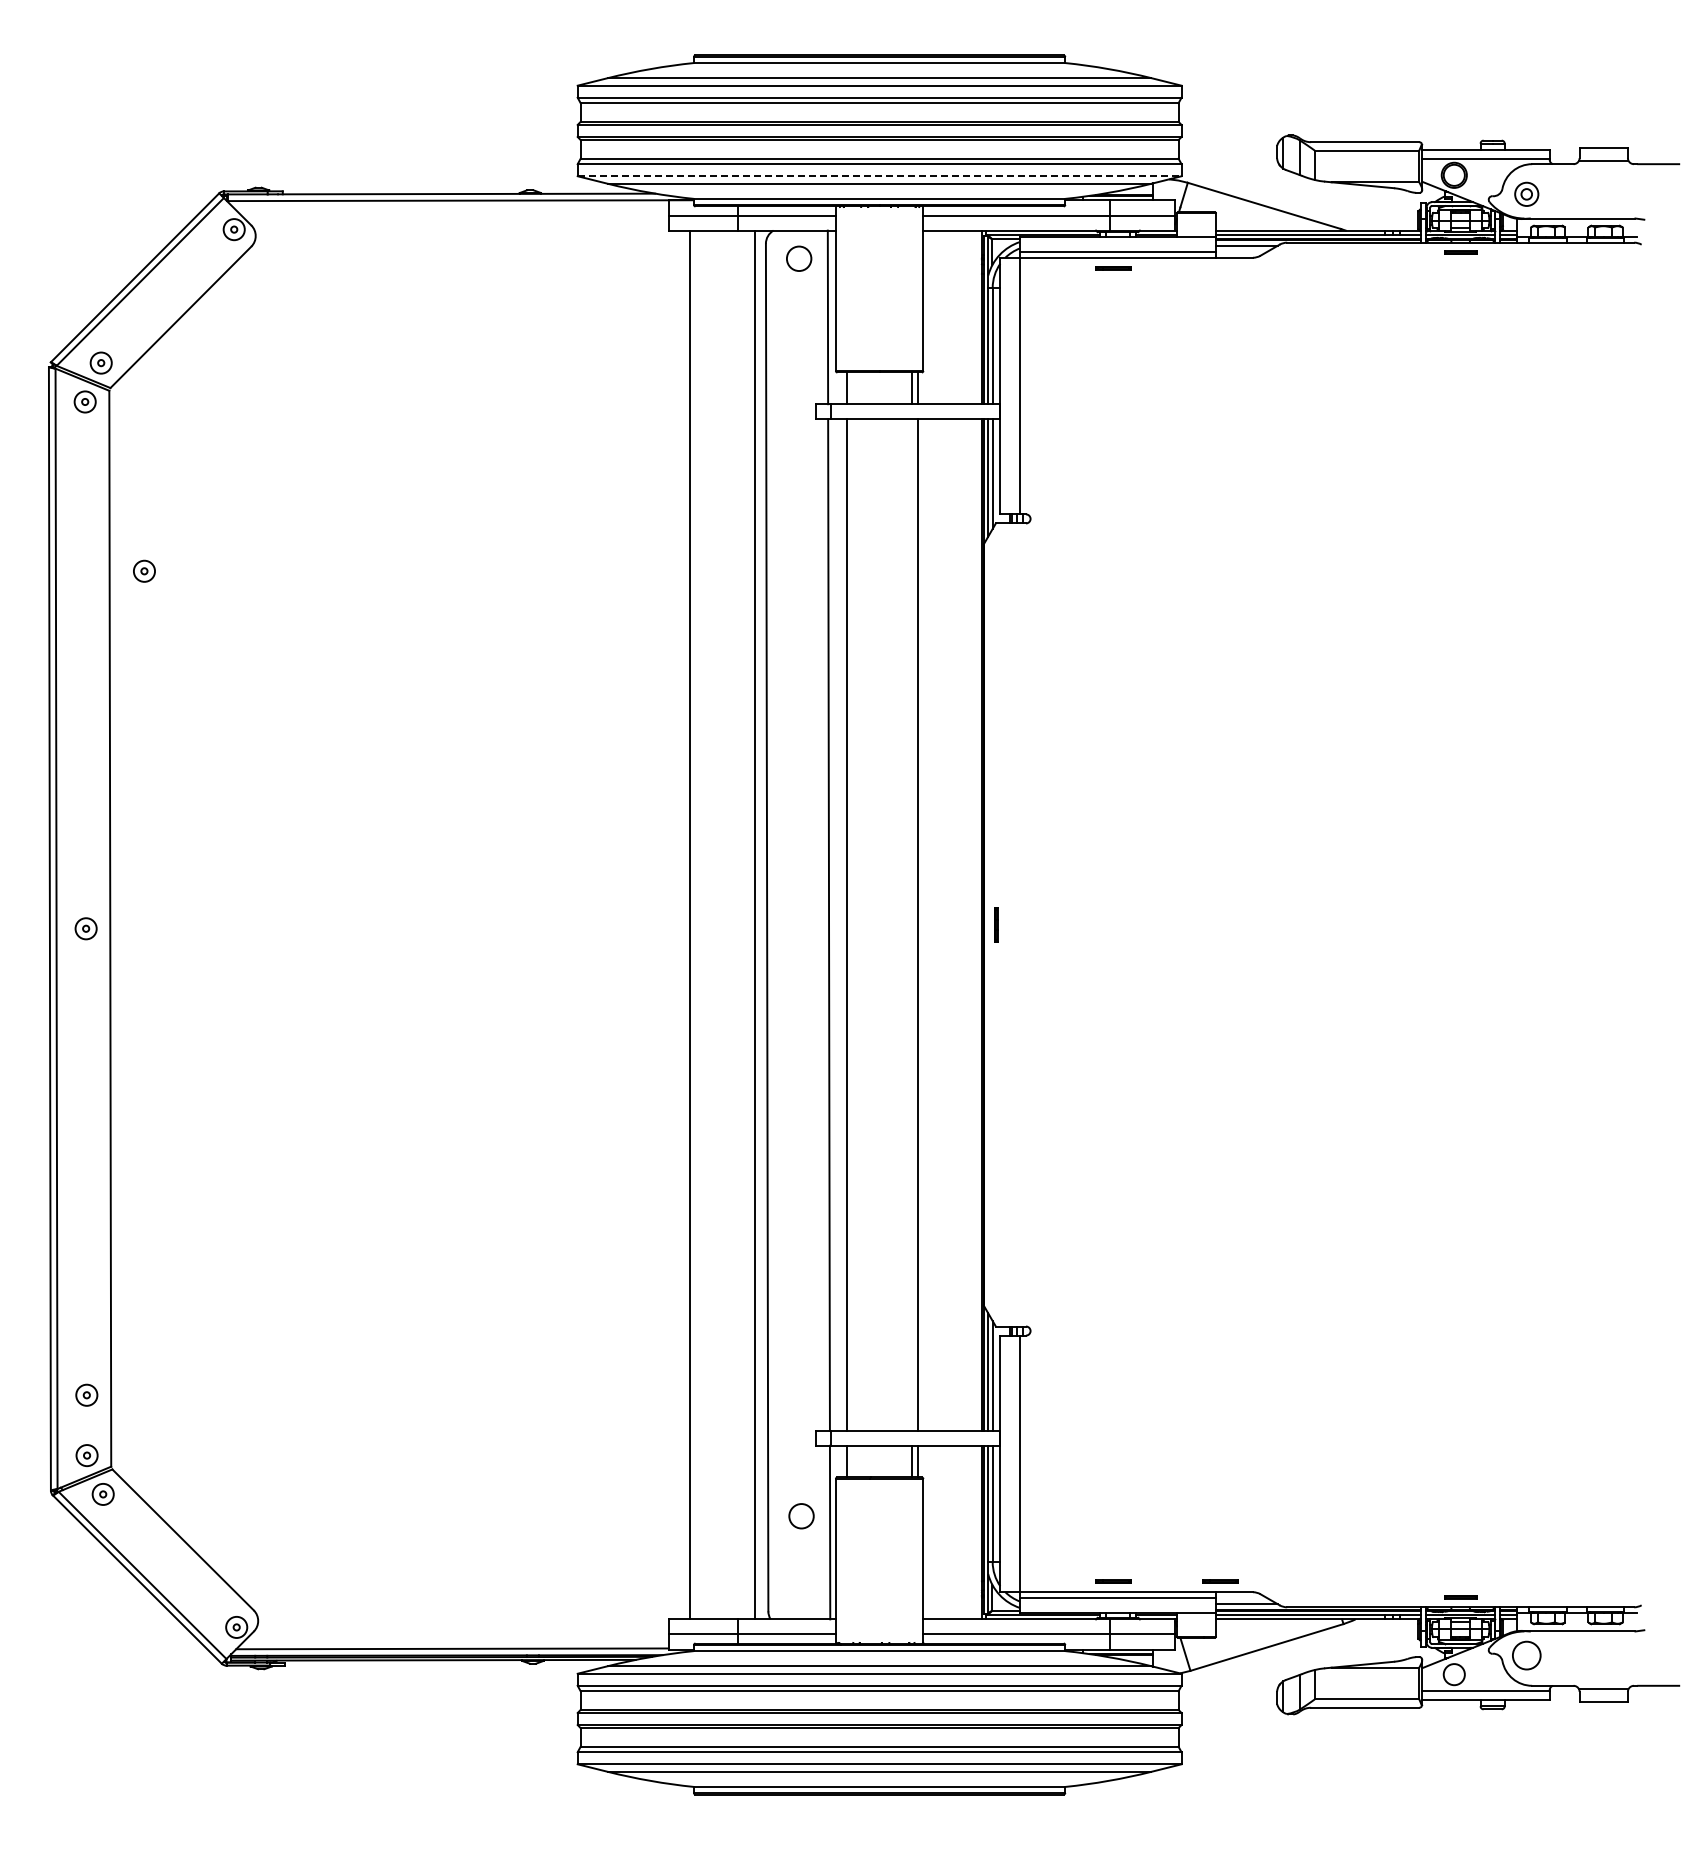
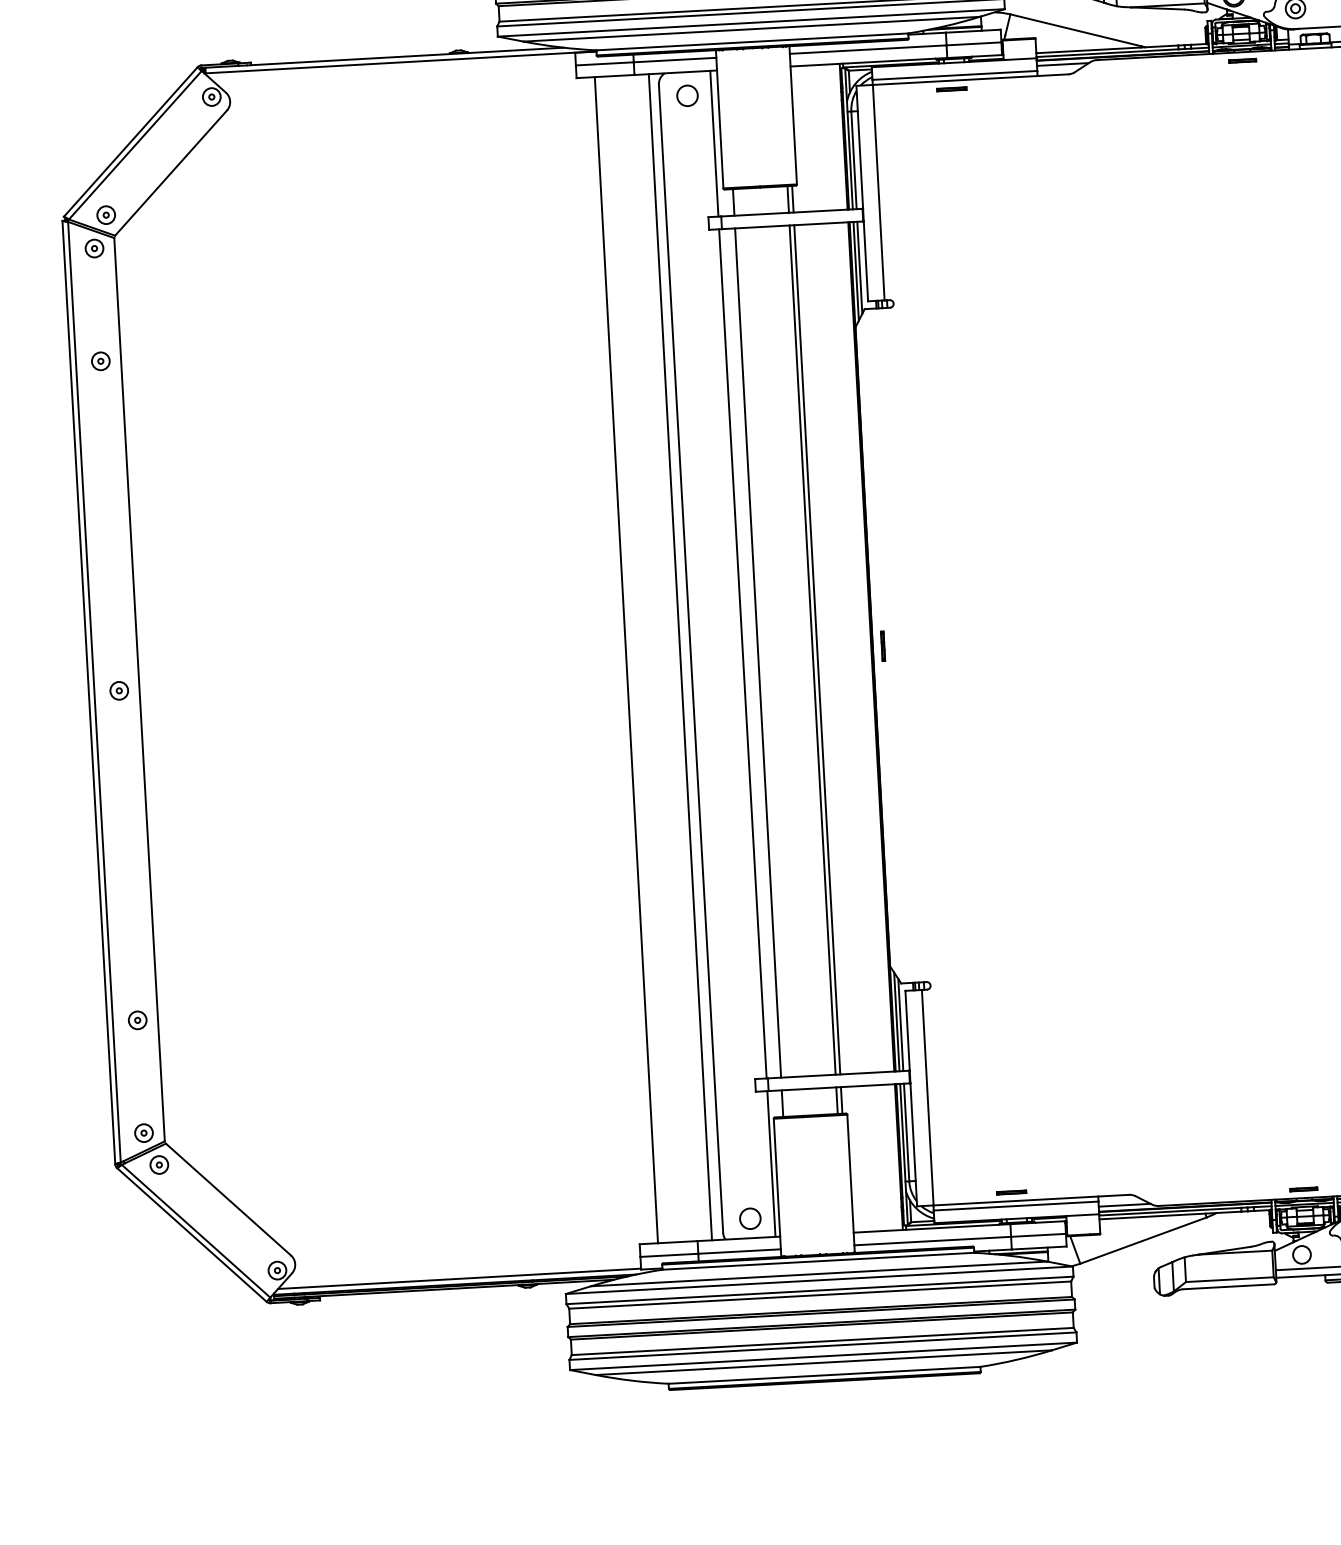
line: (879, 176) -> (751, 23), dashed -> solid
part: (144, 570) -> (100, 360), moved
line: (912, 924) -> (812, 649), added
part: (86, 1394) -> (137, 1019), moved
circle: (801, 1516) -> (750, 1218), moved
line: (1220, 1581) -> (1101, 1187), removed

